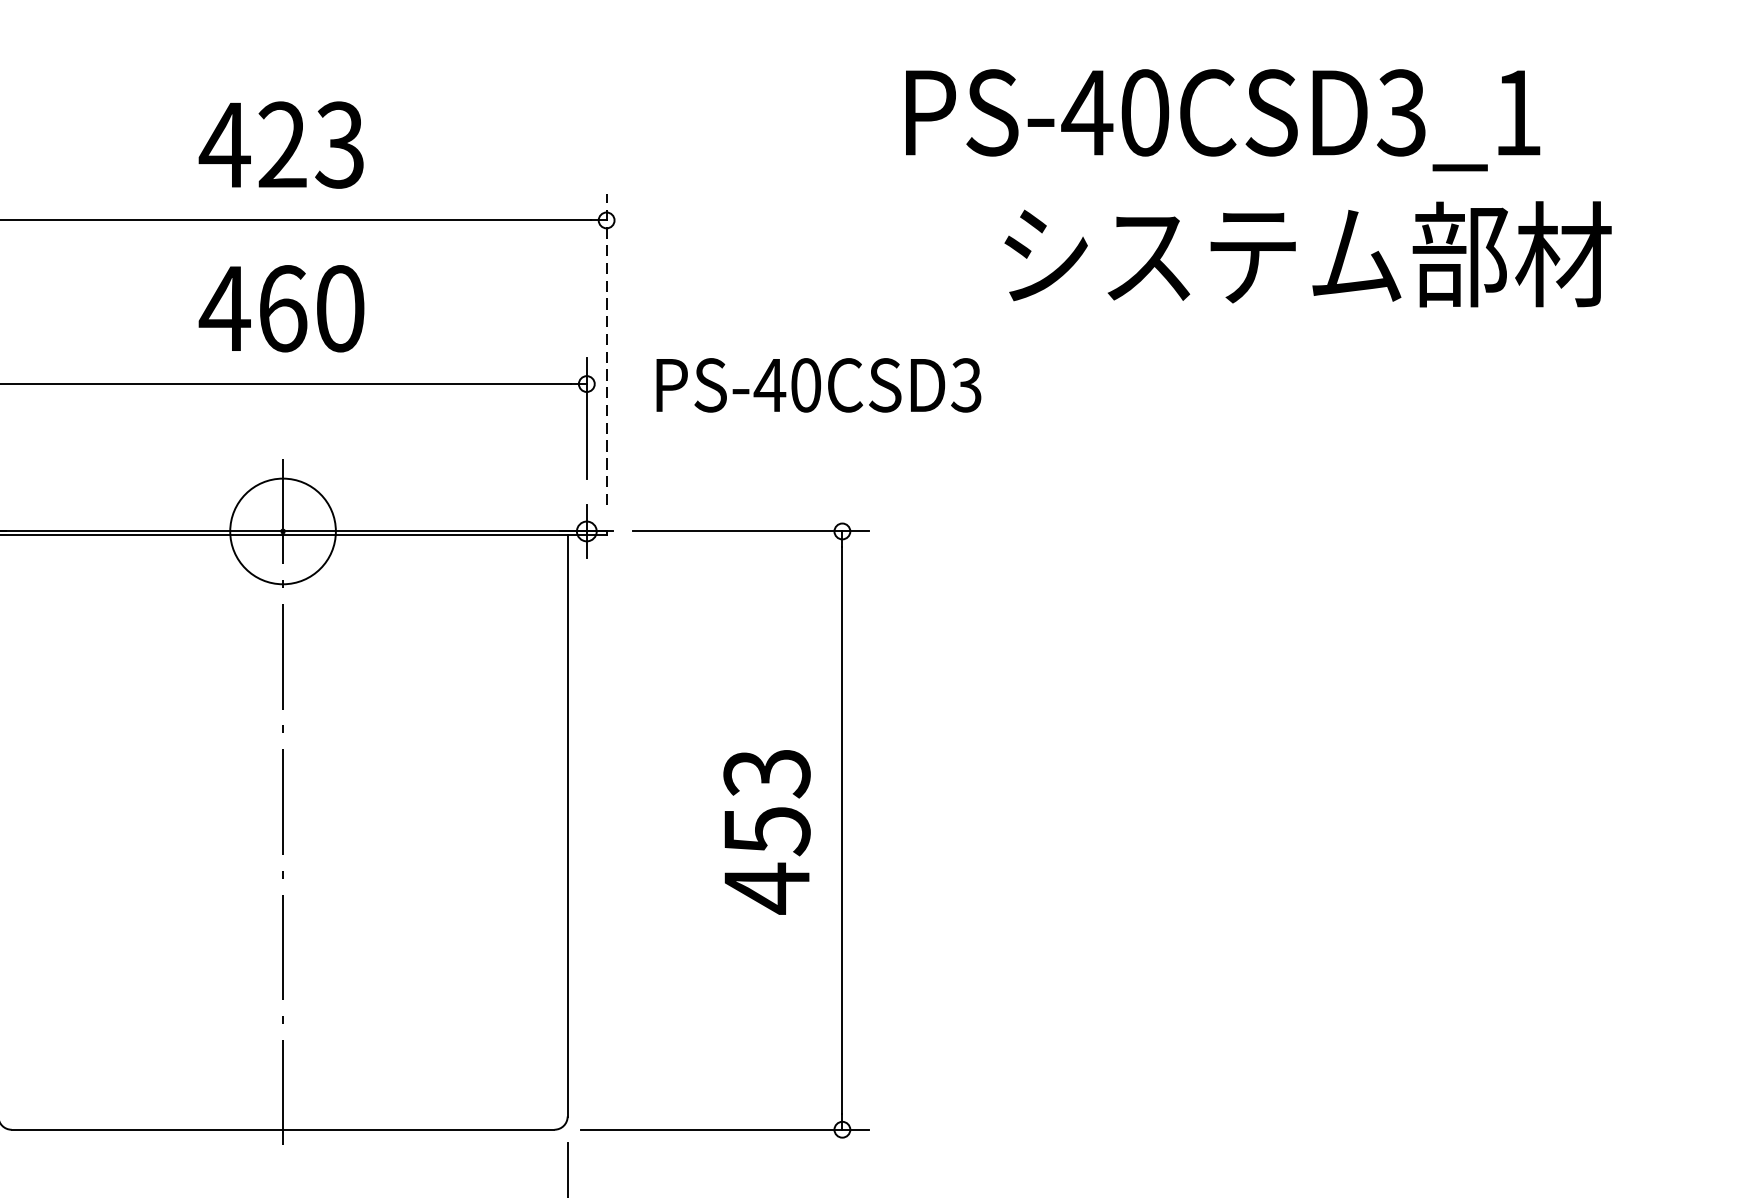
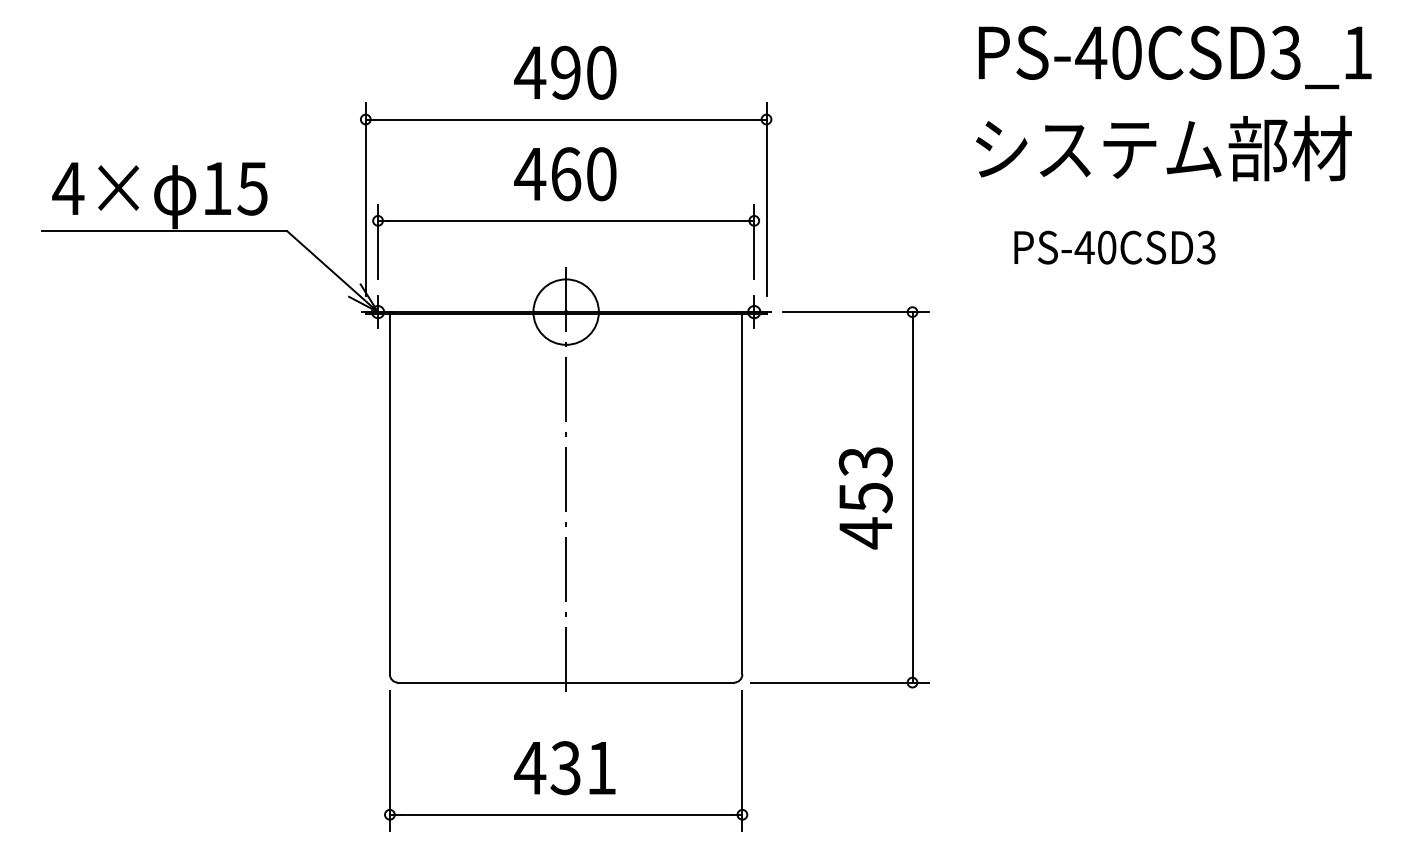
text: (1223, 120) -> (1175, 57), moved
text: (311, 144) -> (583, 72), 423 -> 490
text: (1307, 254) -> (1163, 148), moved
line: (606, 347) -> (766, 198), dashed -> solid
text: (818, 385) -> (1114, 247), moved

